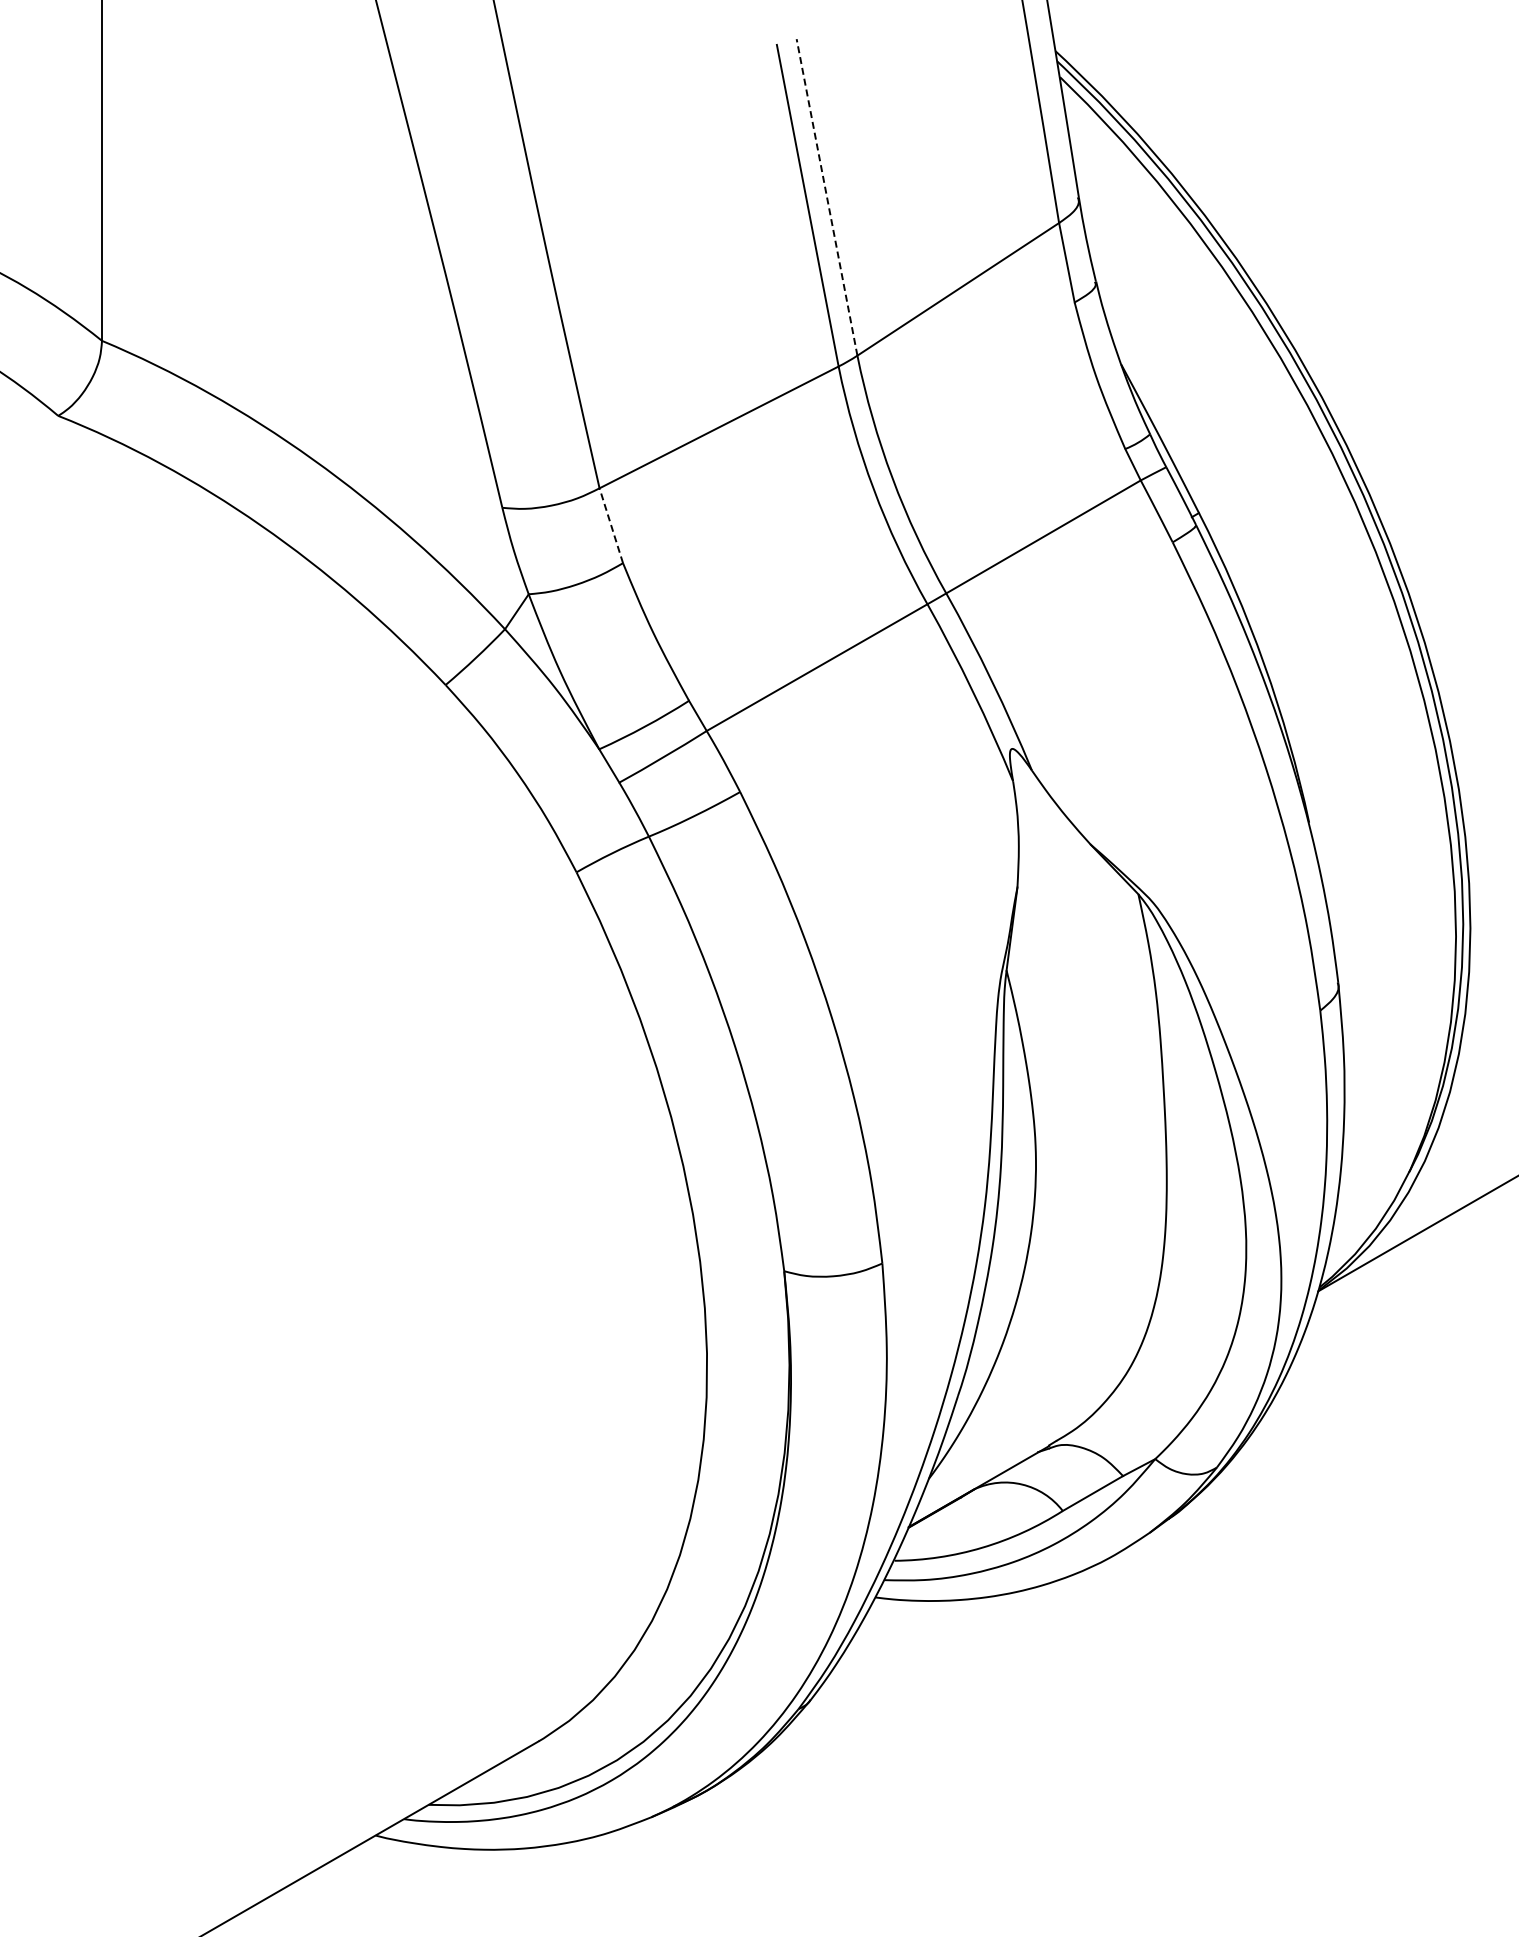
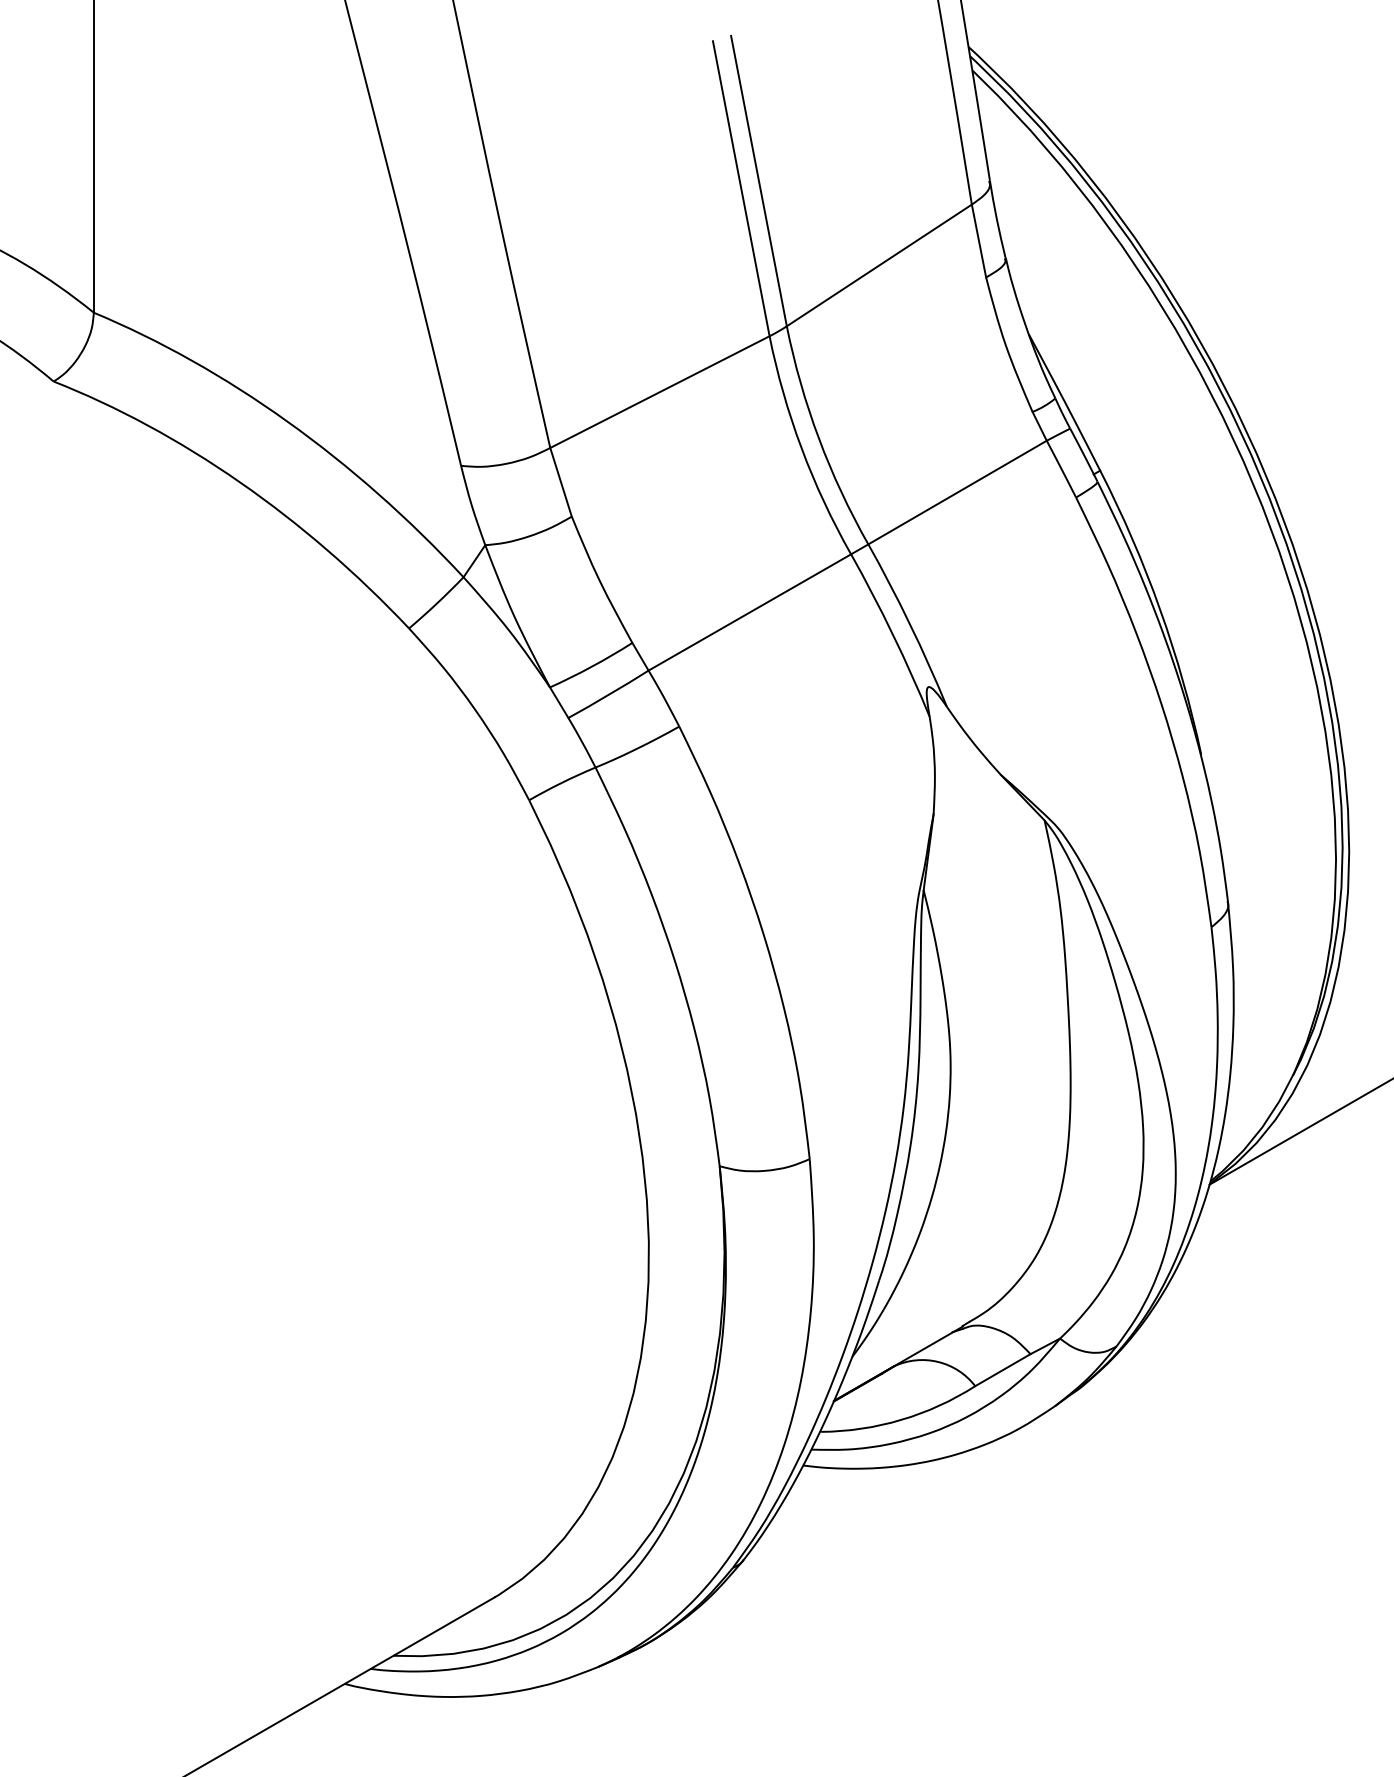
line: (826, 196) -> (758, 180), dashed -> solid
line: (611, 525) -> (561, 482), dashed -> solid

